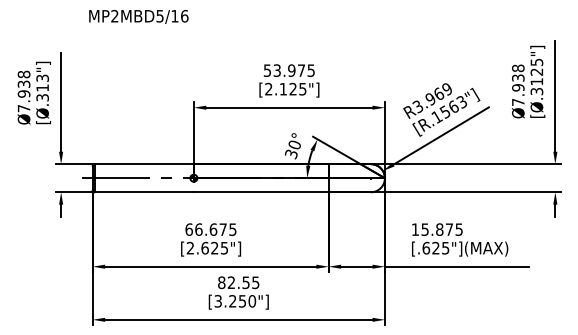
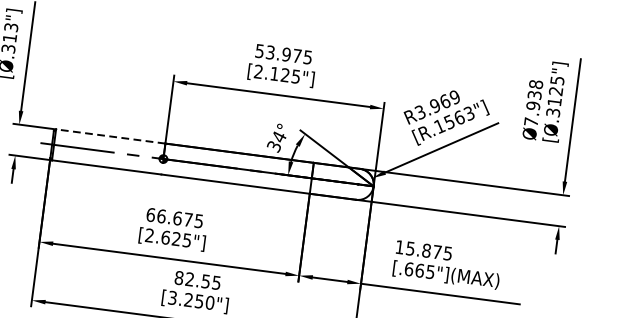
text: (294, 144) -> (278, 136), 30° -> 34°
line: (144, 164) -> (111, 136), solid -> dashed
text: (435, 247) -> (419, 269), [.625"](MAX) -> [.665"](MAX)

